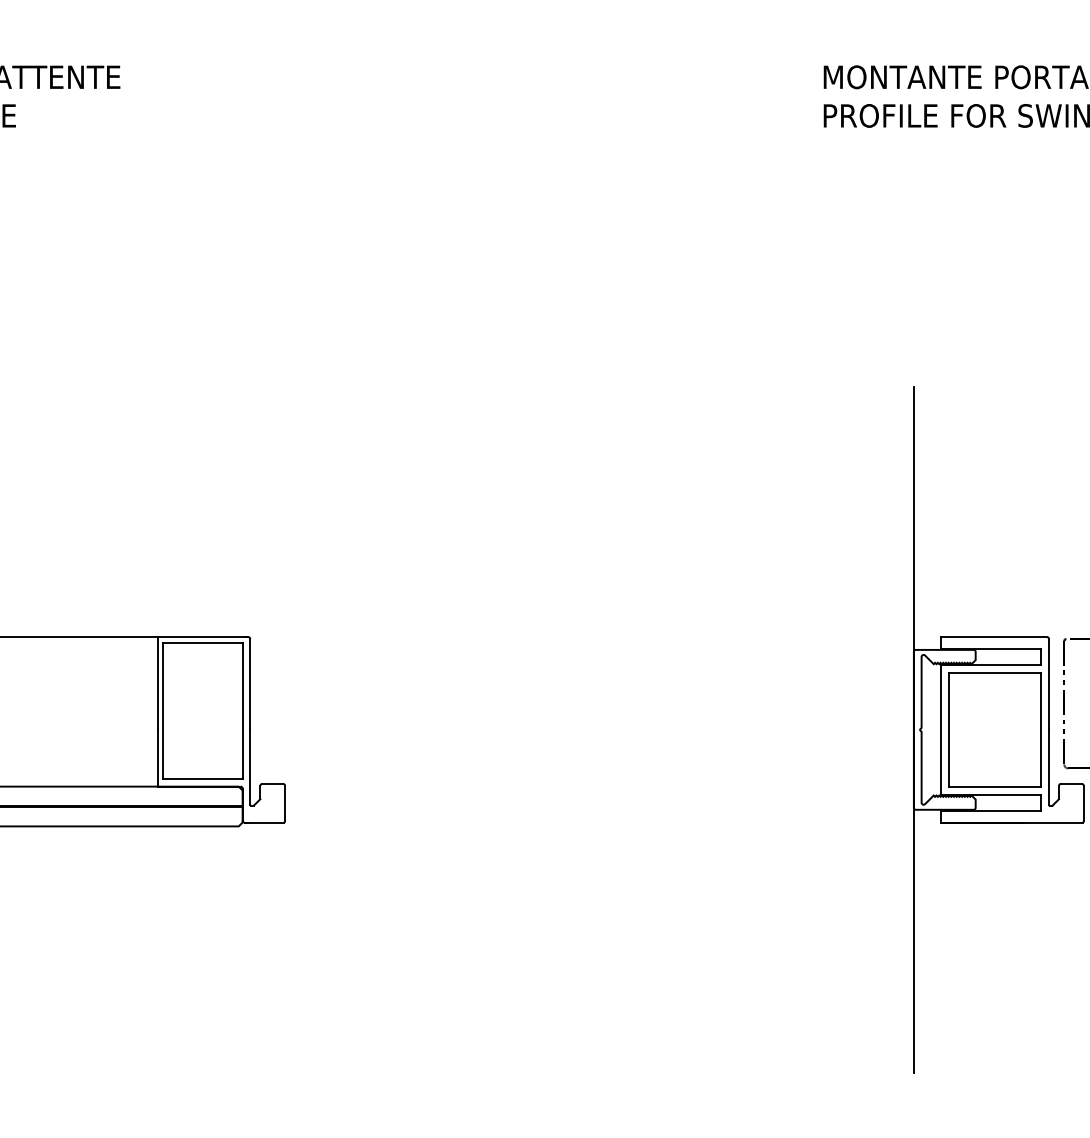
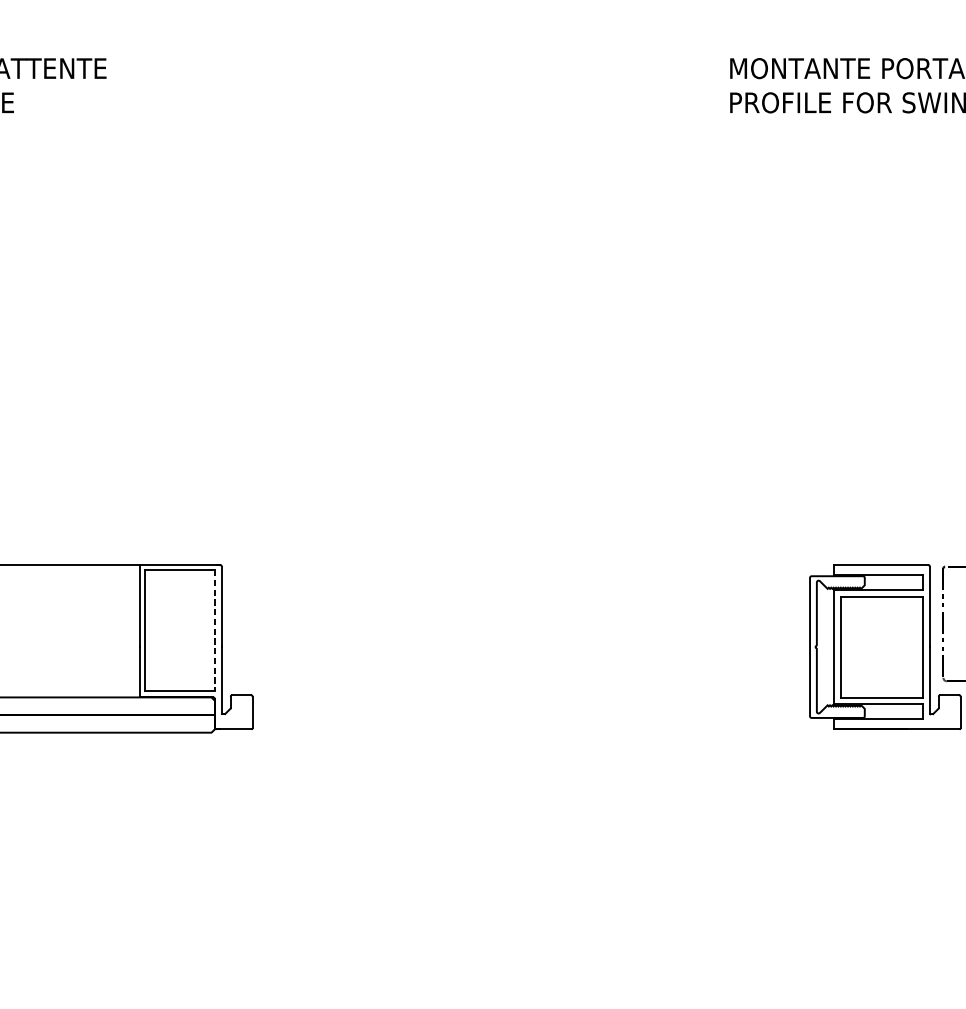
line: (242, 710) -> (214, 629), solid -> dashed
line: (913, 729) -> (809, 646), removed

